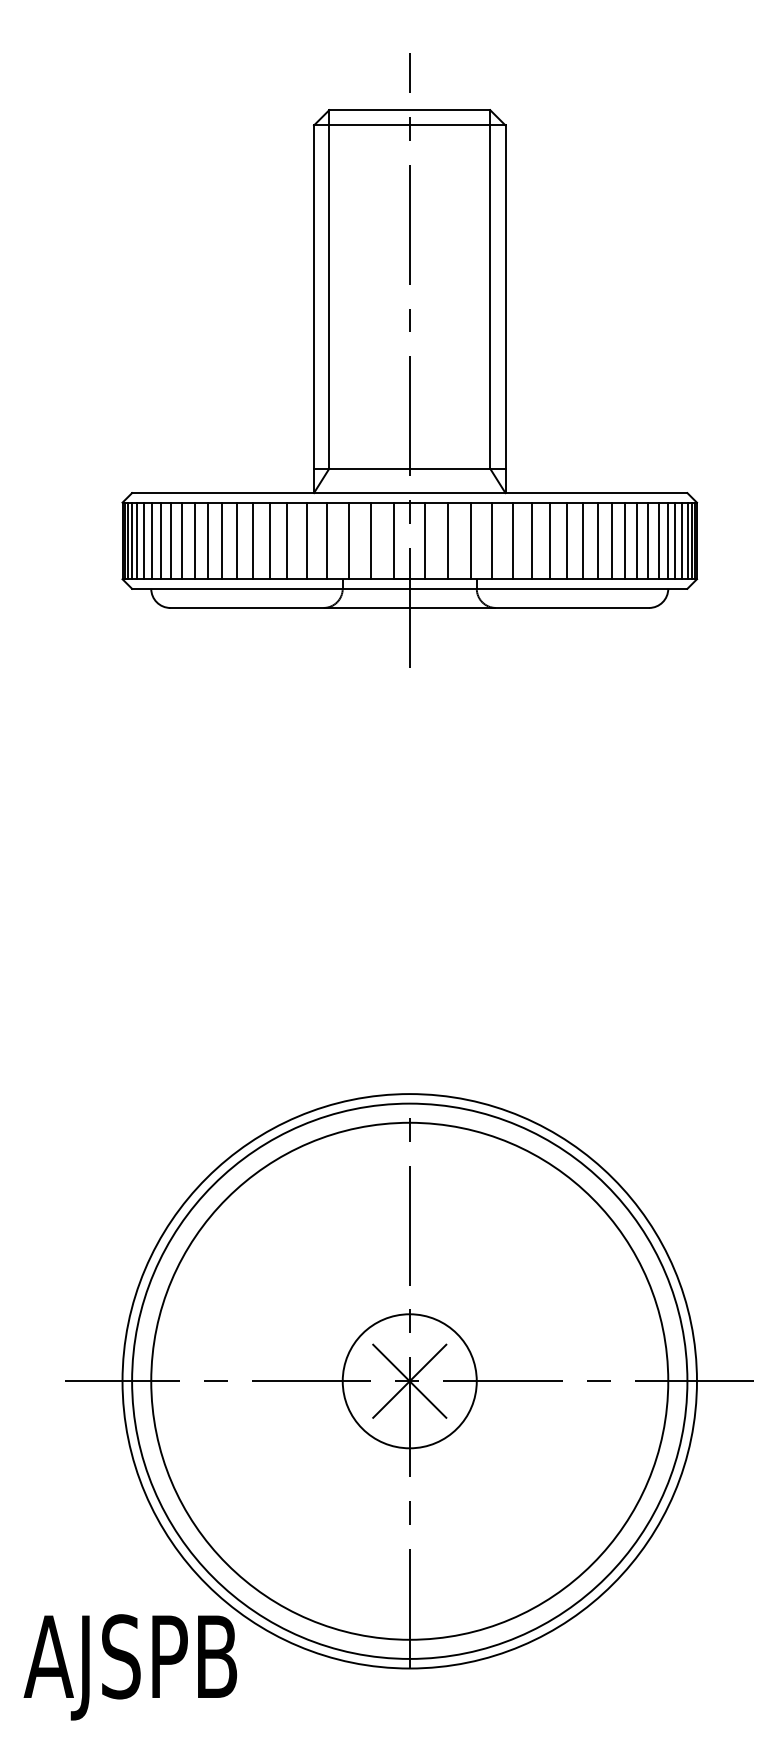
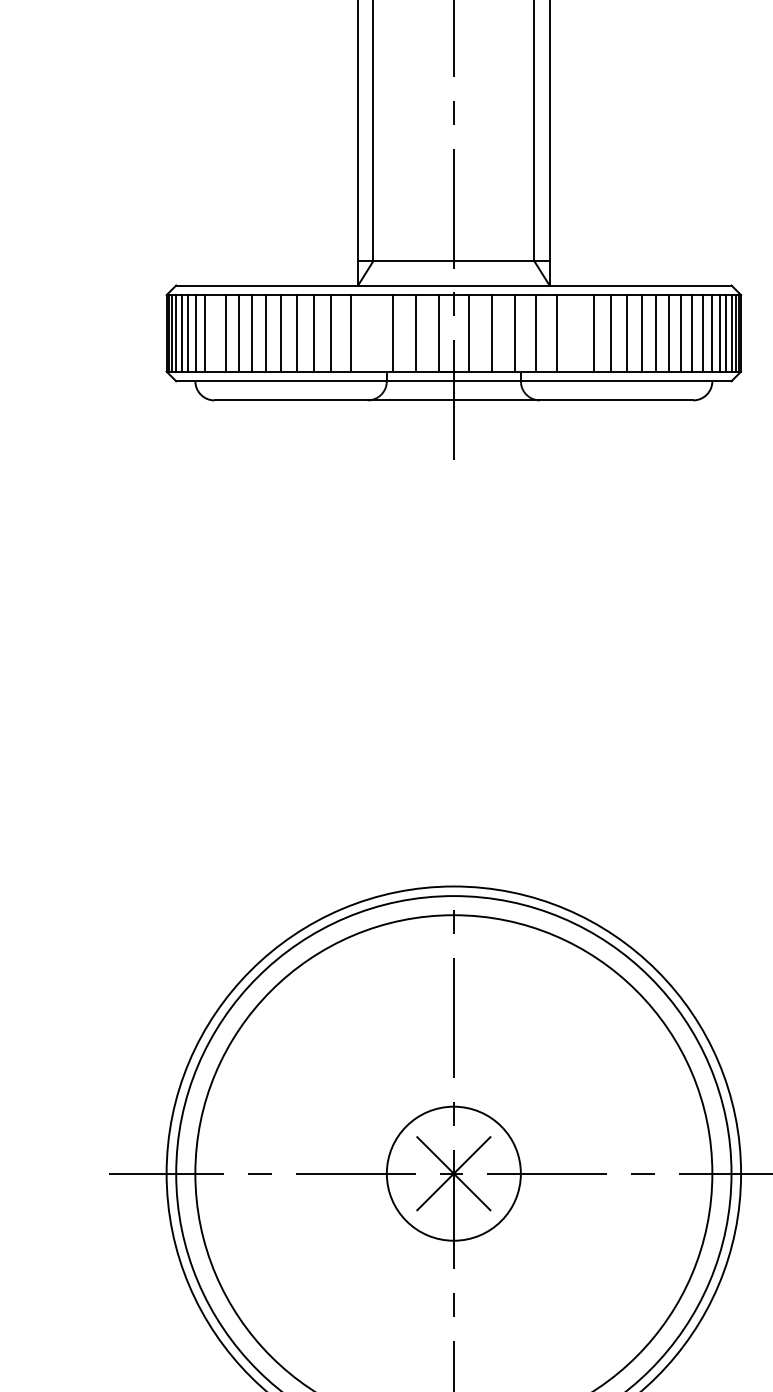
line: (171, 540) -> (215, 332), removed
line: (327, 540) -> (371, 332), removed
line: (532, 540) -> (576, 332), removed

